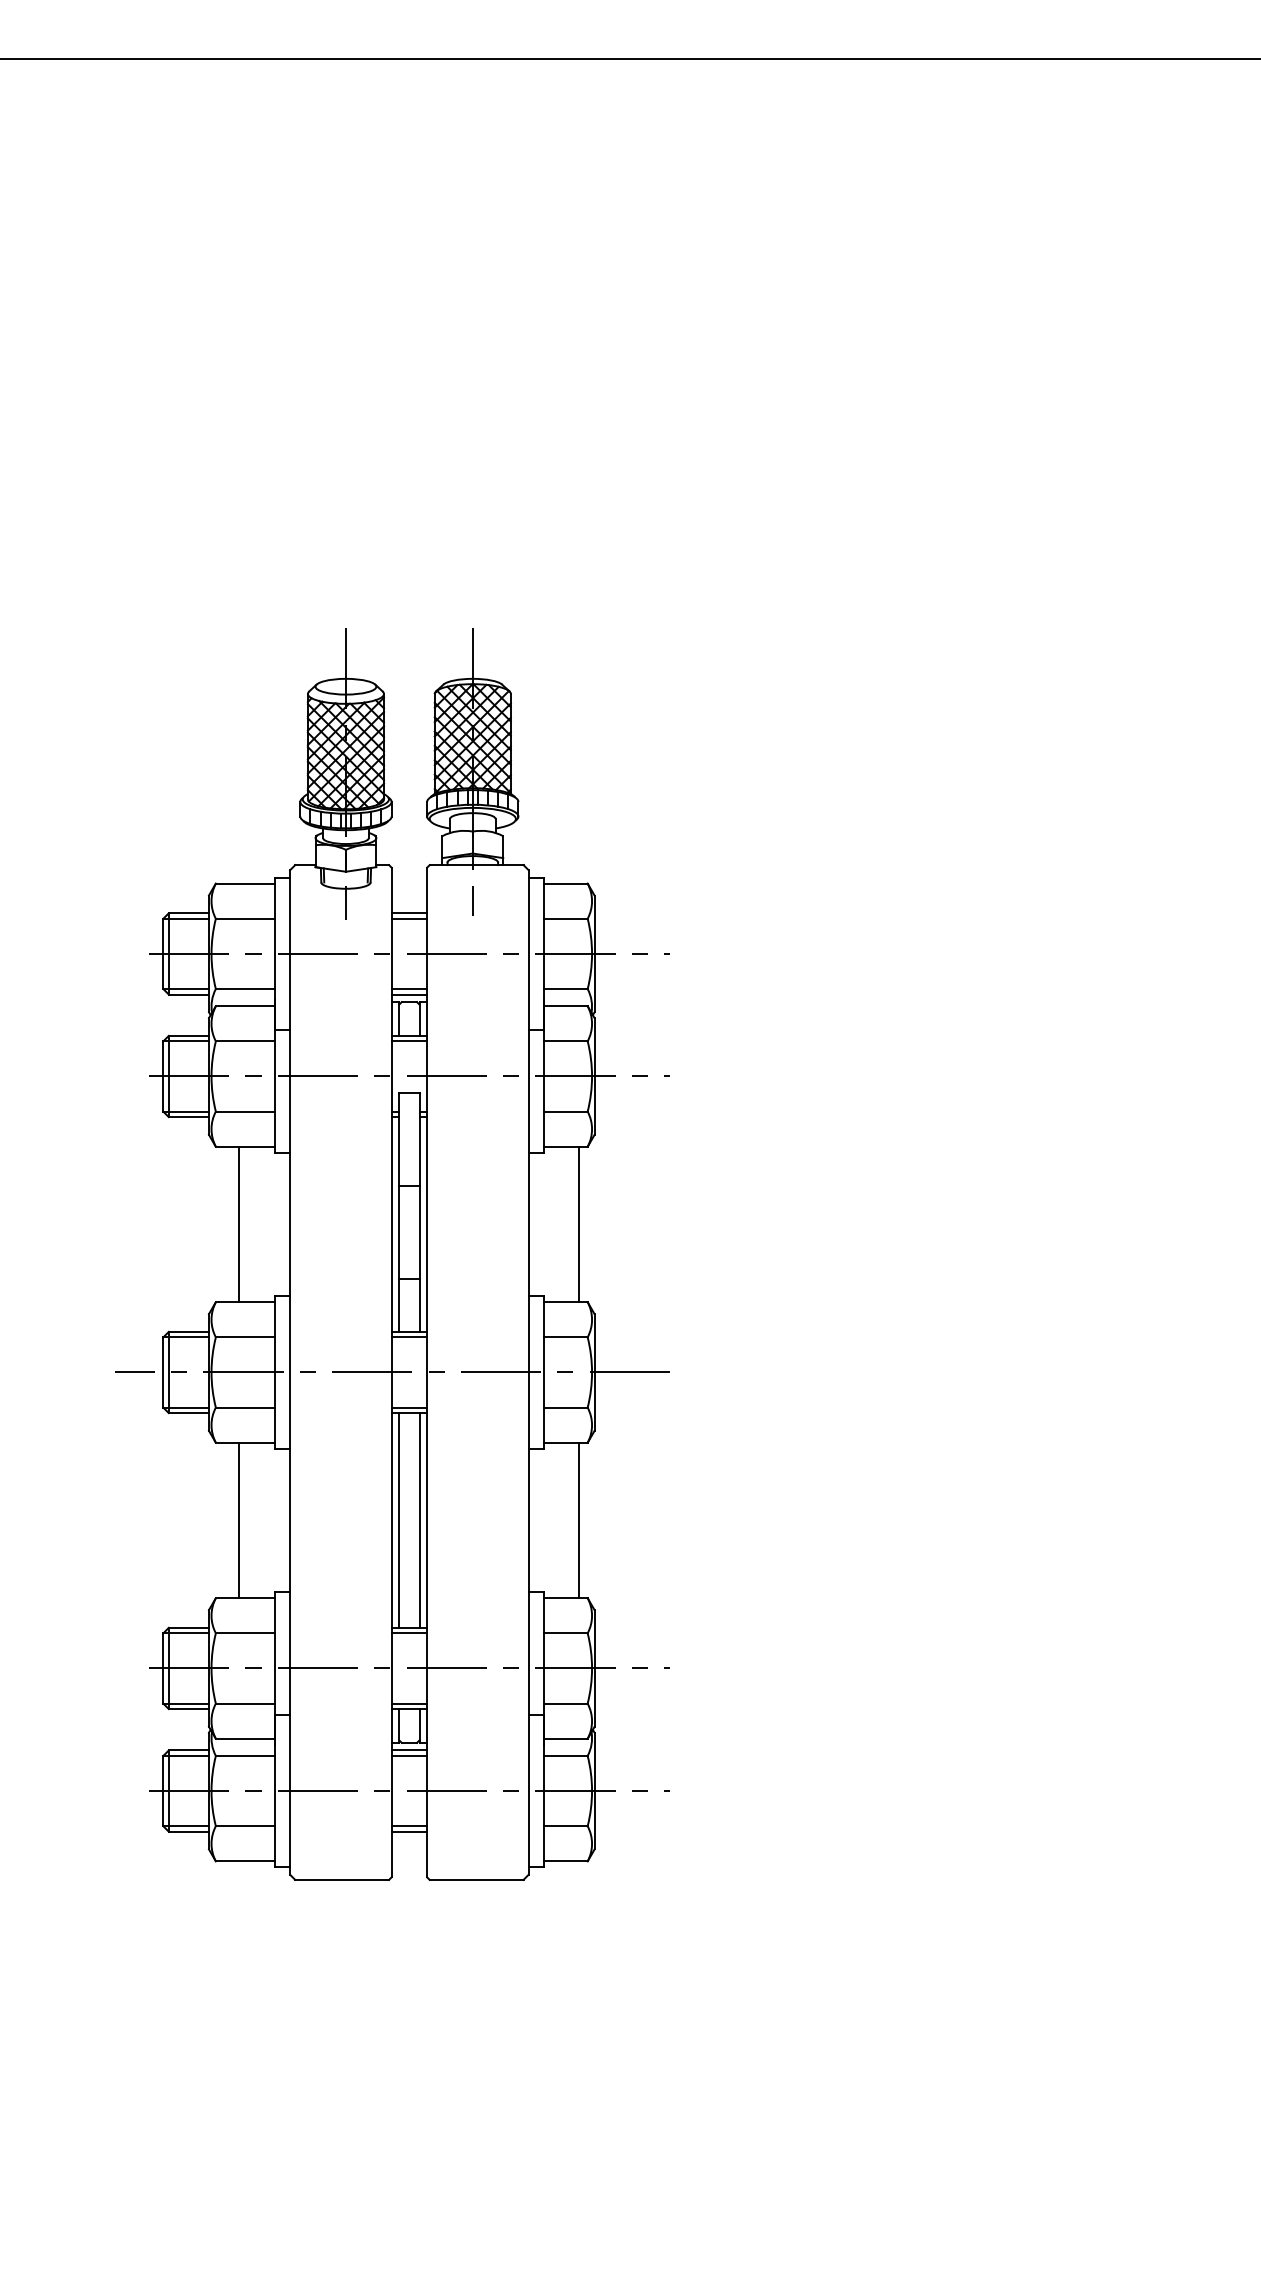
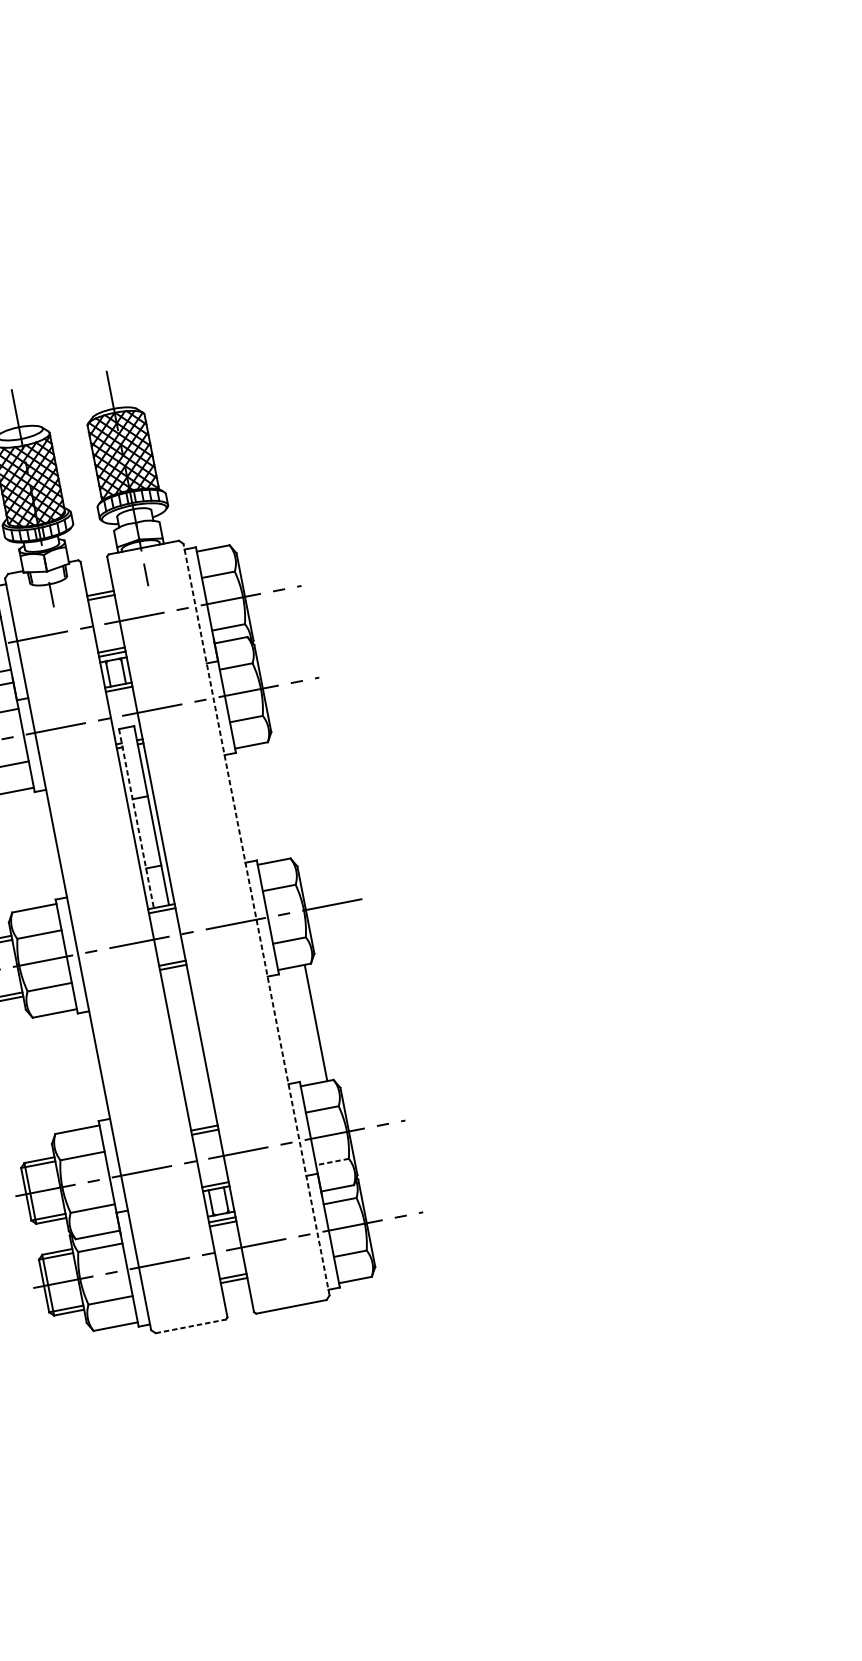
line: (399, 1212) -> (136, 818), solid -> dashed
line: (239, 1224) -> (18, 850), removed
line: (579, 1224) -> (273, 801), removed
line: (528, 1372) -> (256, 919), solid -> dashed
line: (239, 1520) -> (61, 1072), removed
line: (399, 1520) -> (181, 1049), removed
line: (419, 1520) -> (196, 1046), removed
line: (565, 1703) -> (332, 1161), solid -> dashed
line: (342, 1879) -> (191, 1326), solid -> dashed

